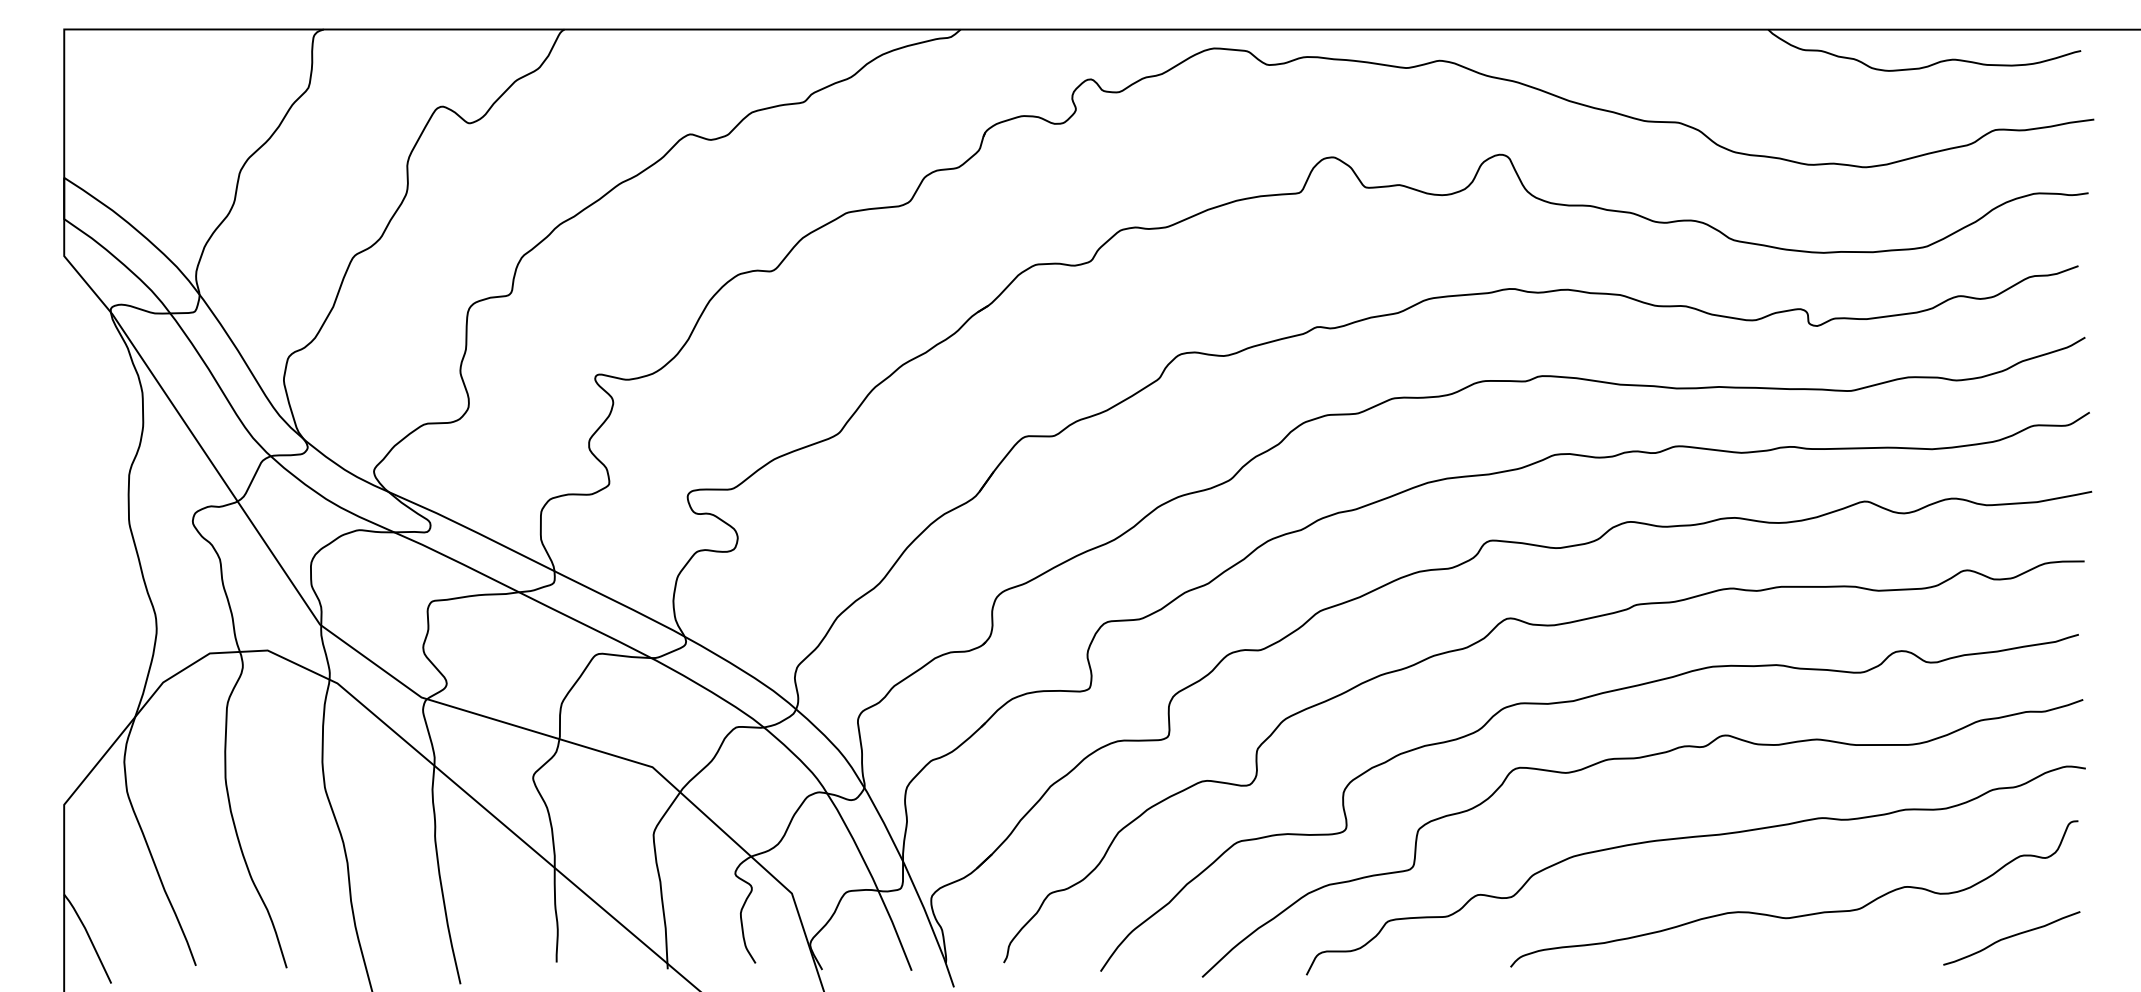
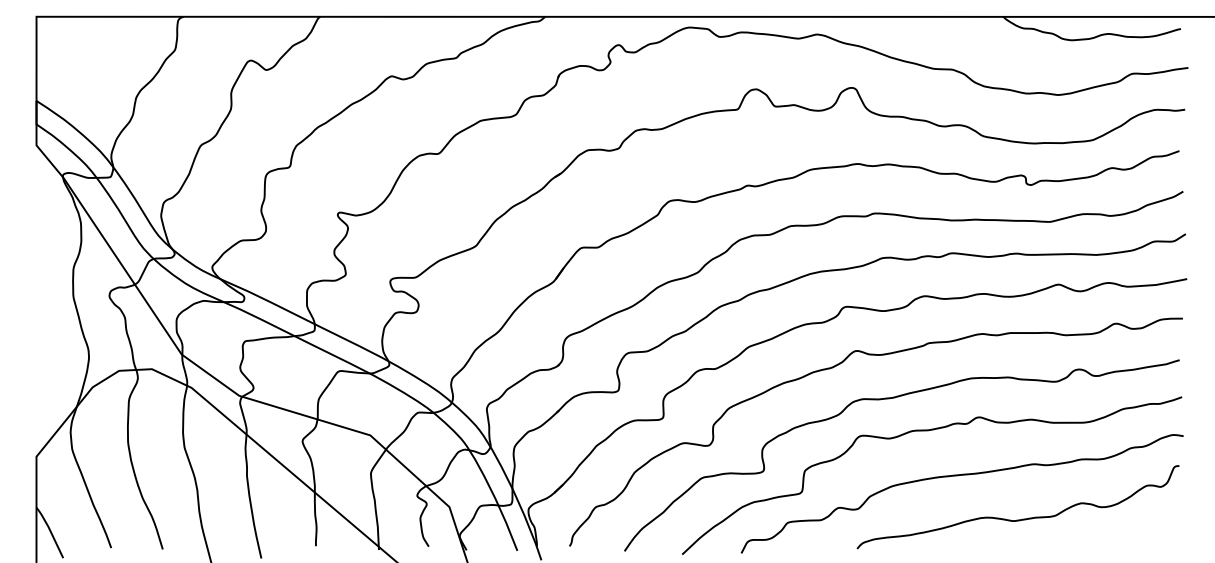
curve: (2011, 938) -> (1141, 532), removed

